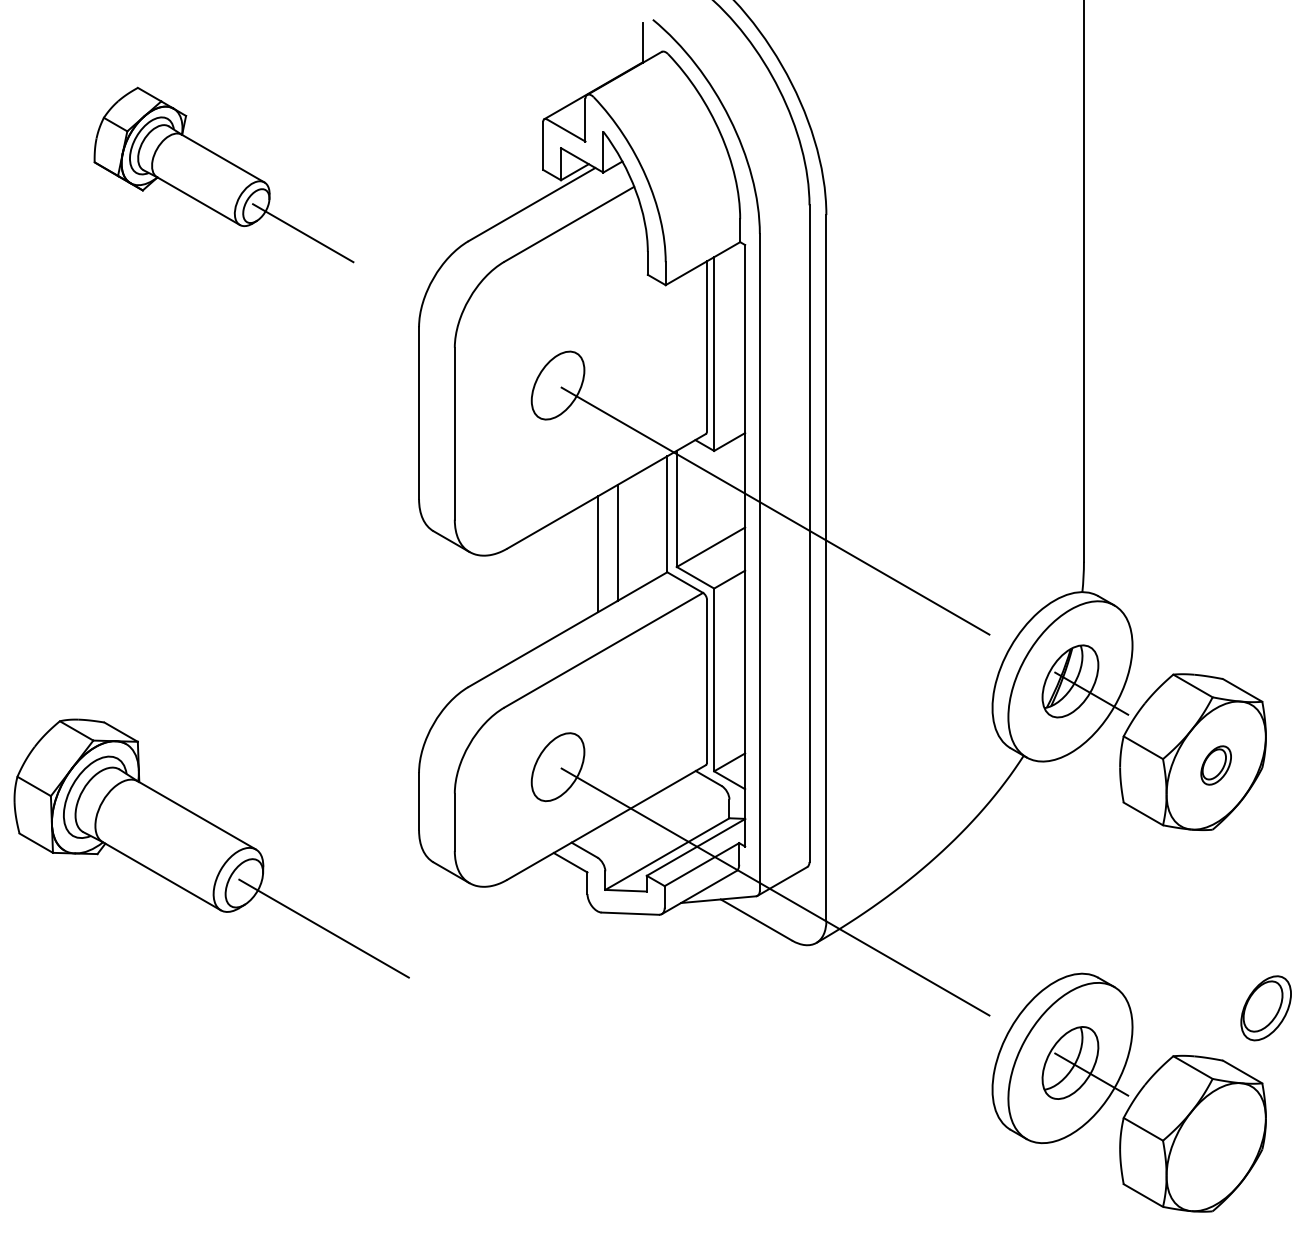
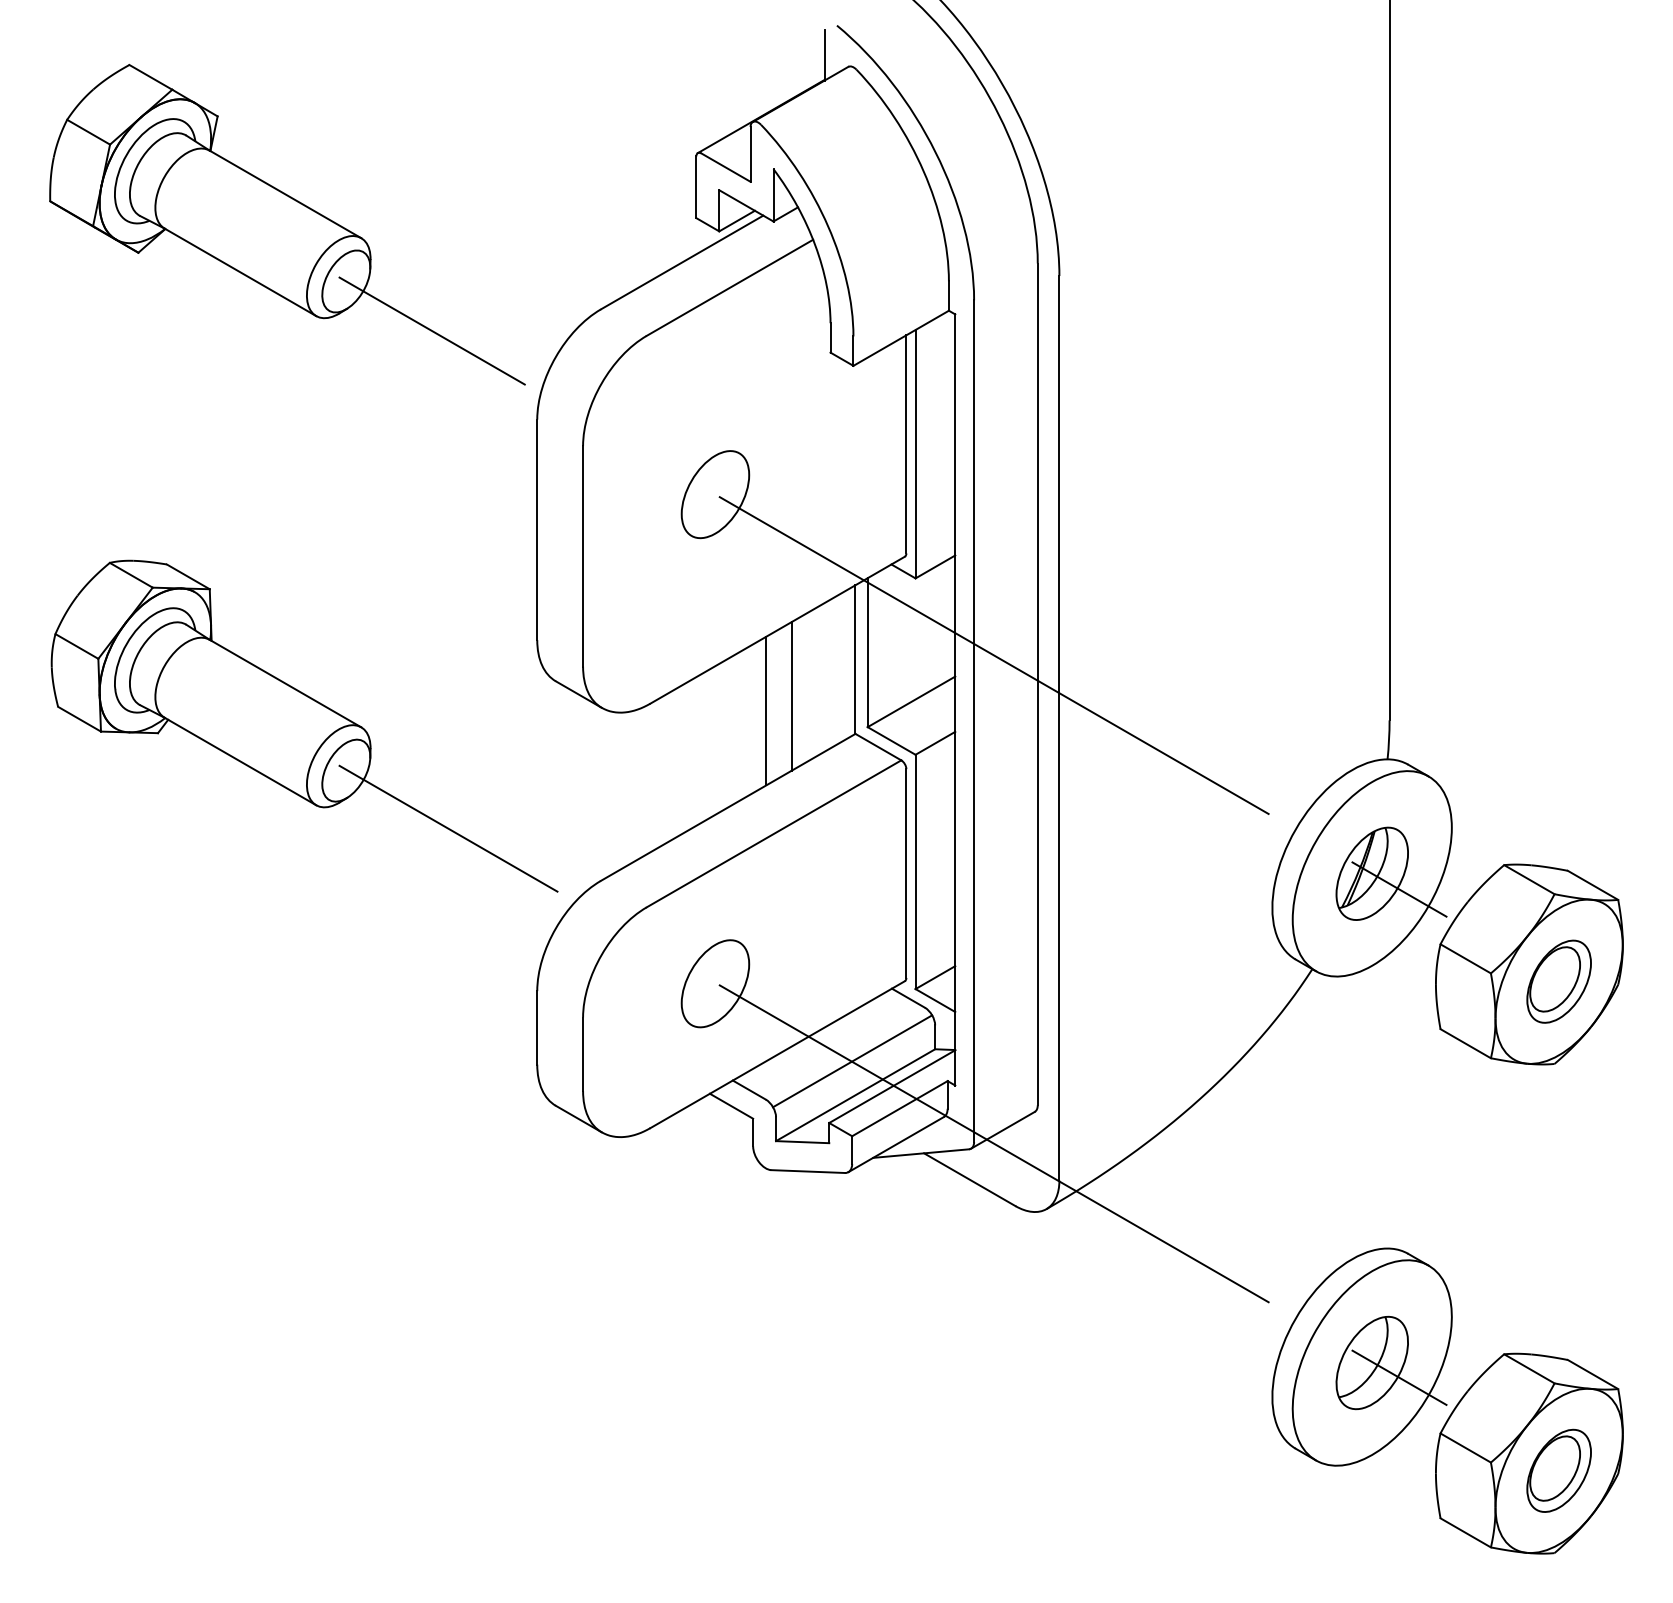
part: (224, 174) -> (287, 224), size x1.43
part: (1215, 765) -> (1558, 981), size x1.67
line: (664, 827) -> (852, 1061), added
part: (211, 848) -> (304, 725), moved
part: (1265, 1008) -> (1558, 1470), moved

